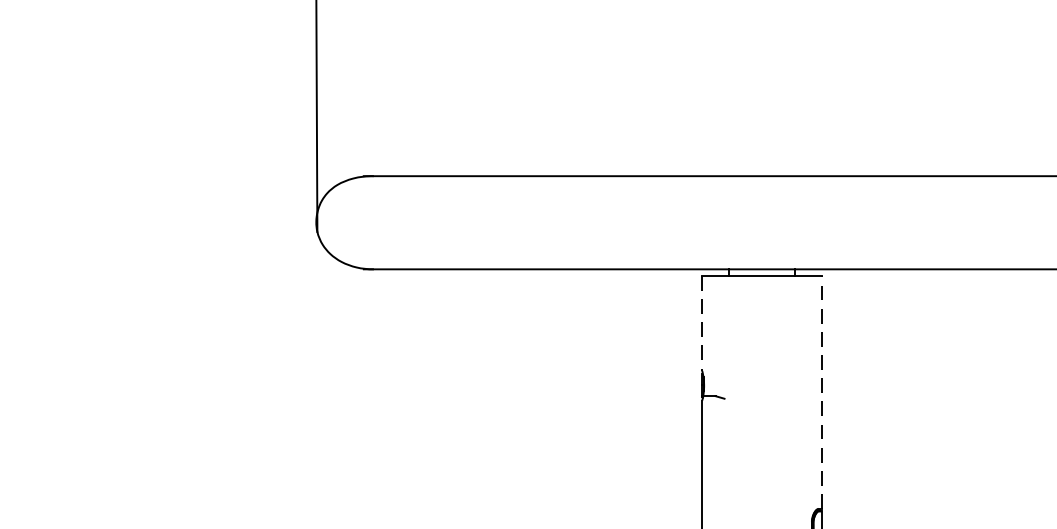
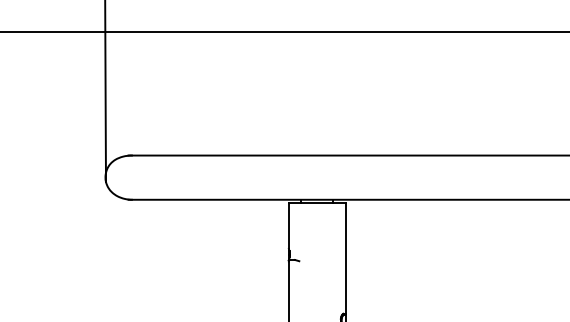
line: (701, 323) -> (288, 225), dashed -> solid
line: (821, 390) -> (345, 257), dashed -> solid

